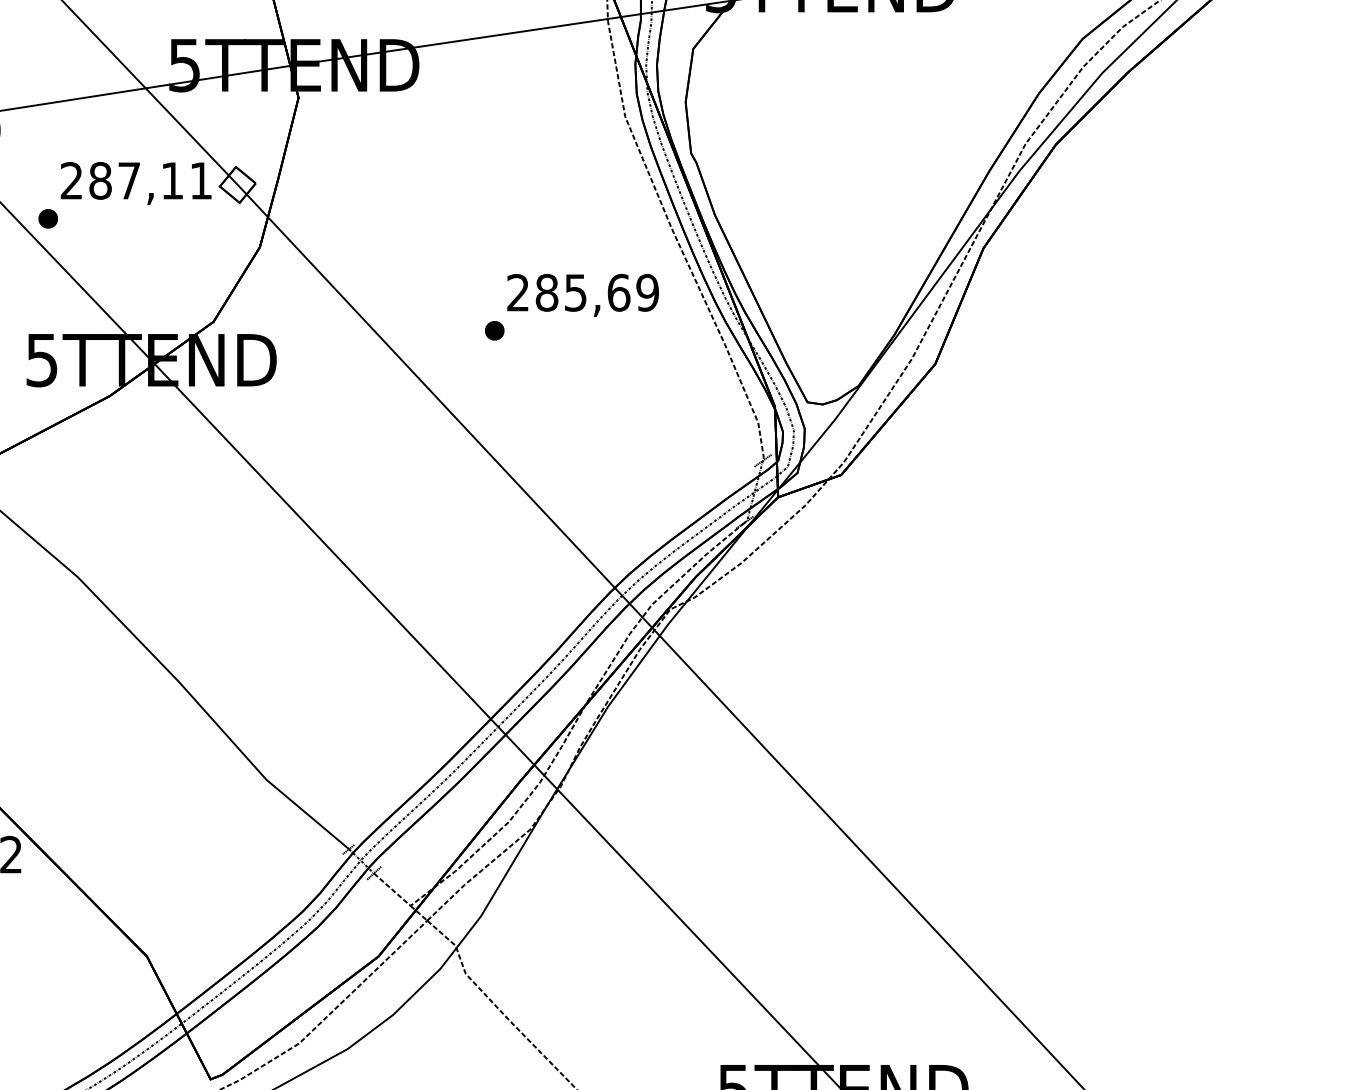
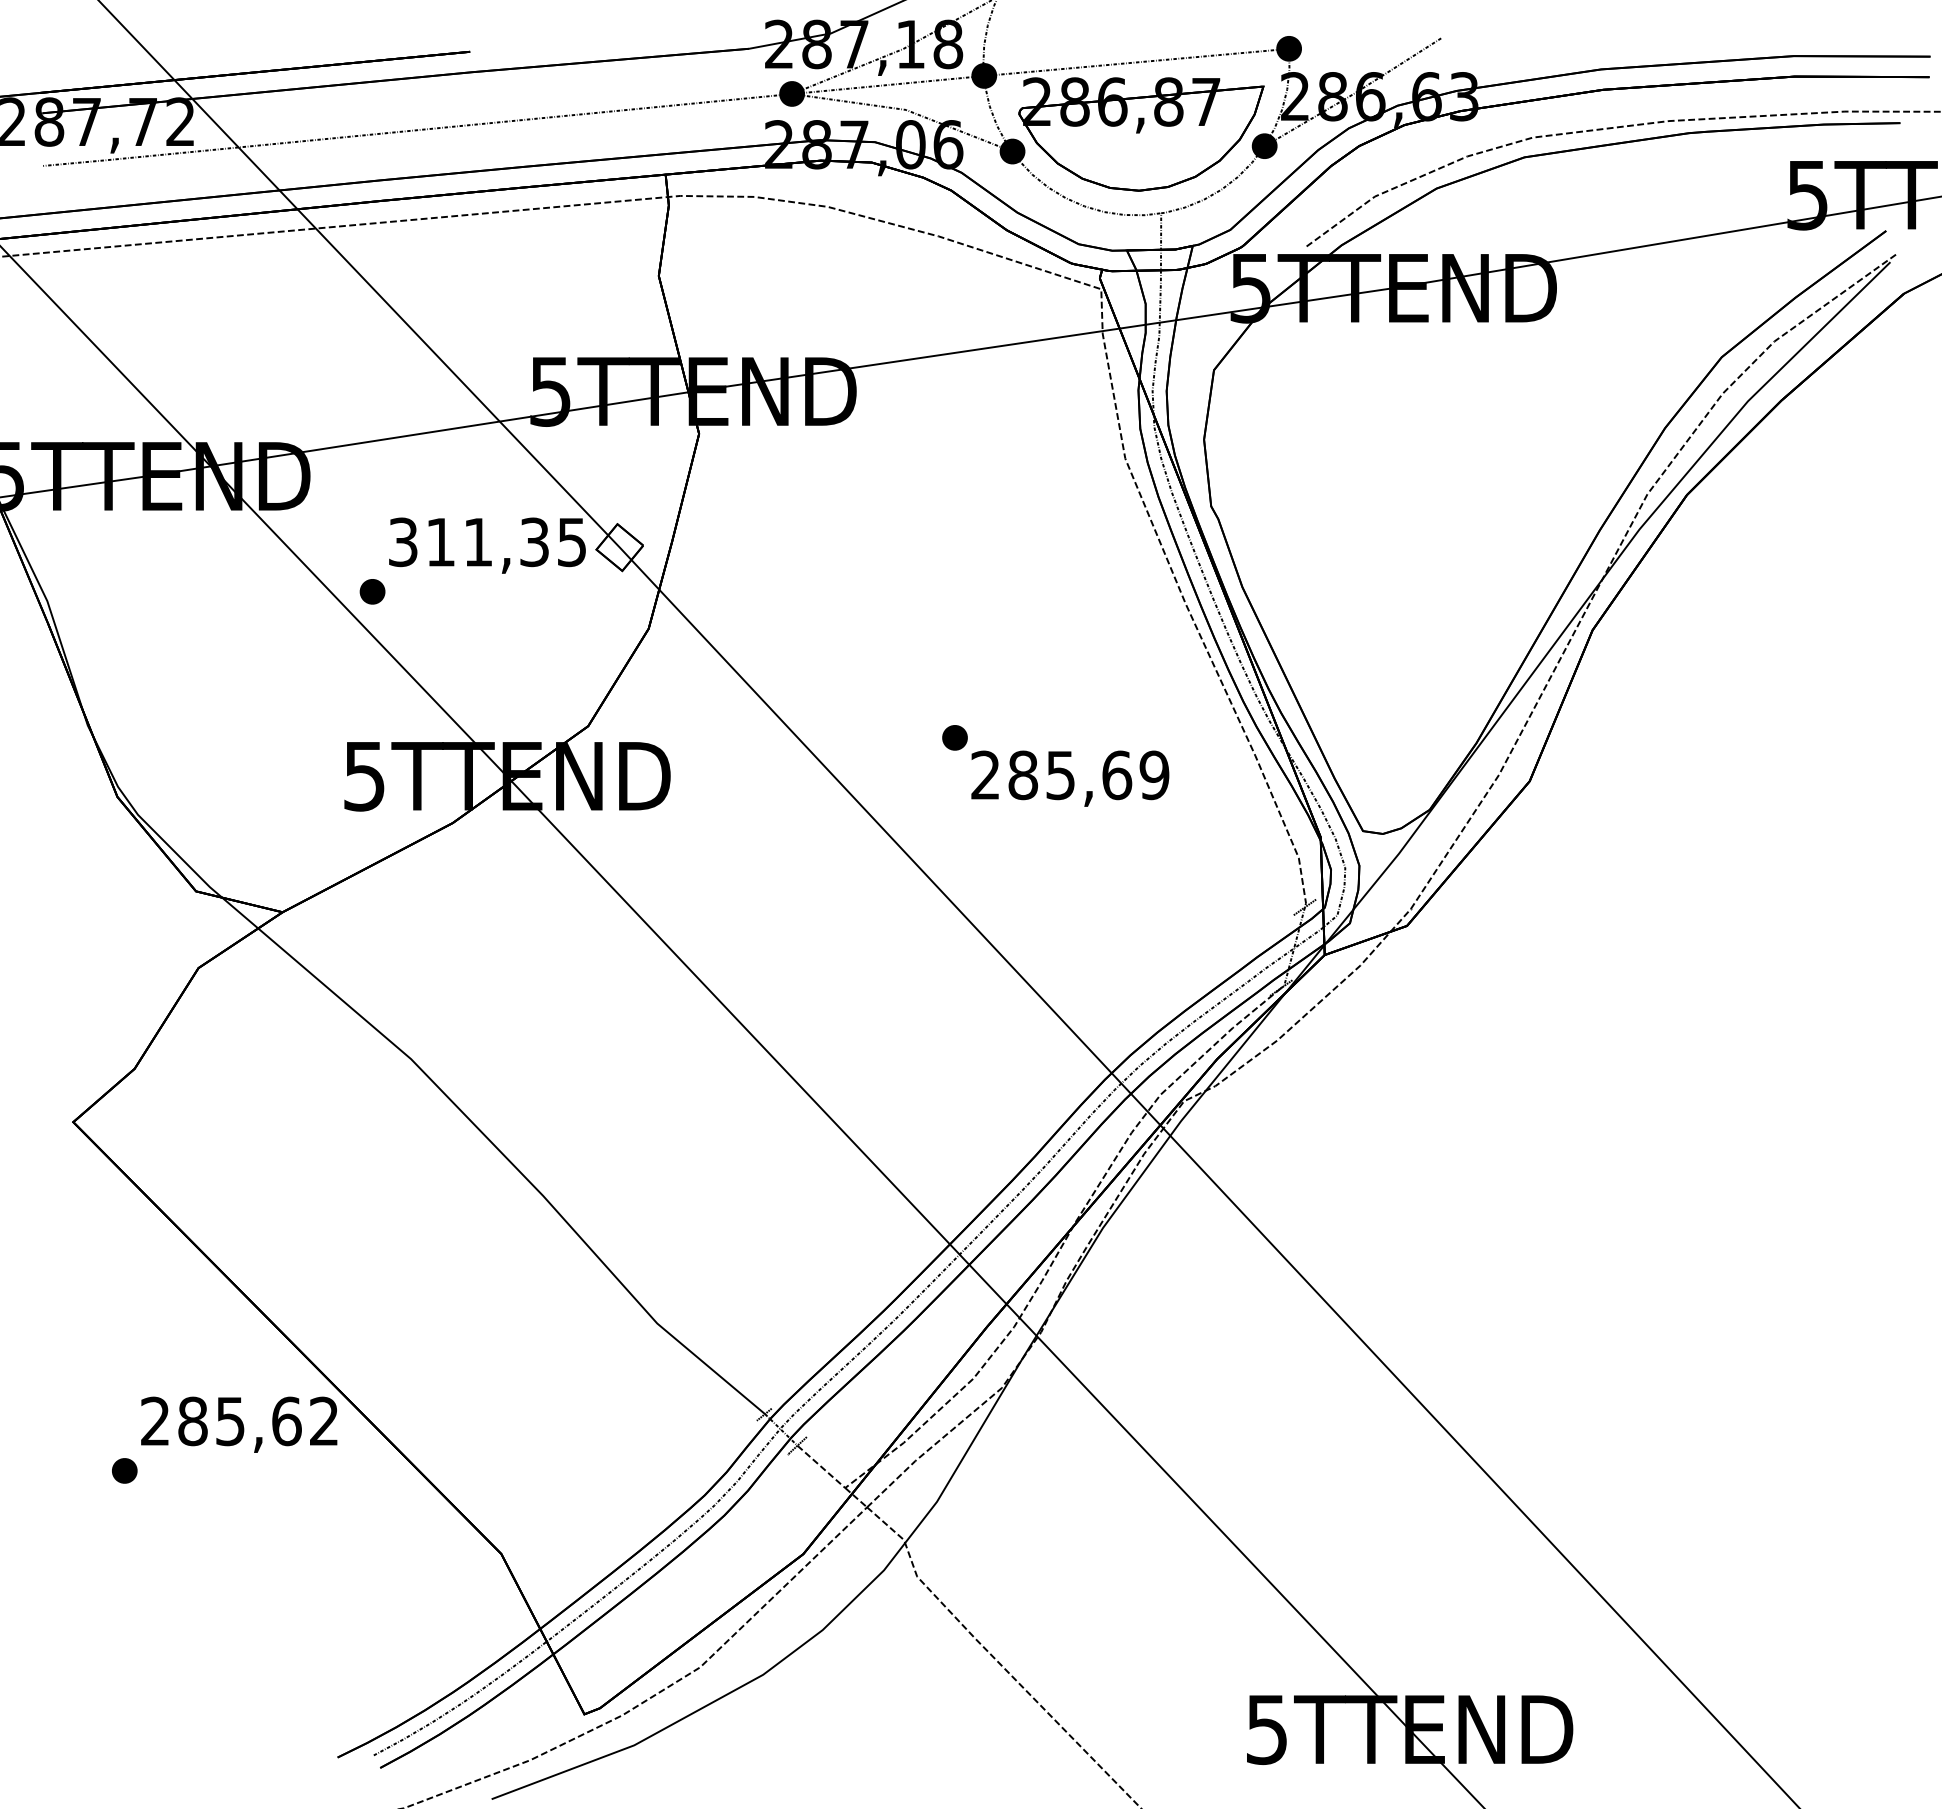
text: (136, 181) -> (487, 542), 287,11 -> 311,35
text: (583, 295) -> (1070, 778), moved

